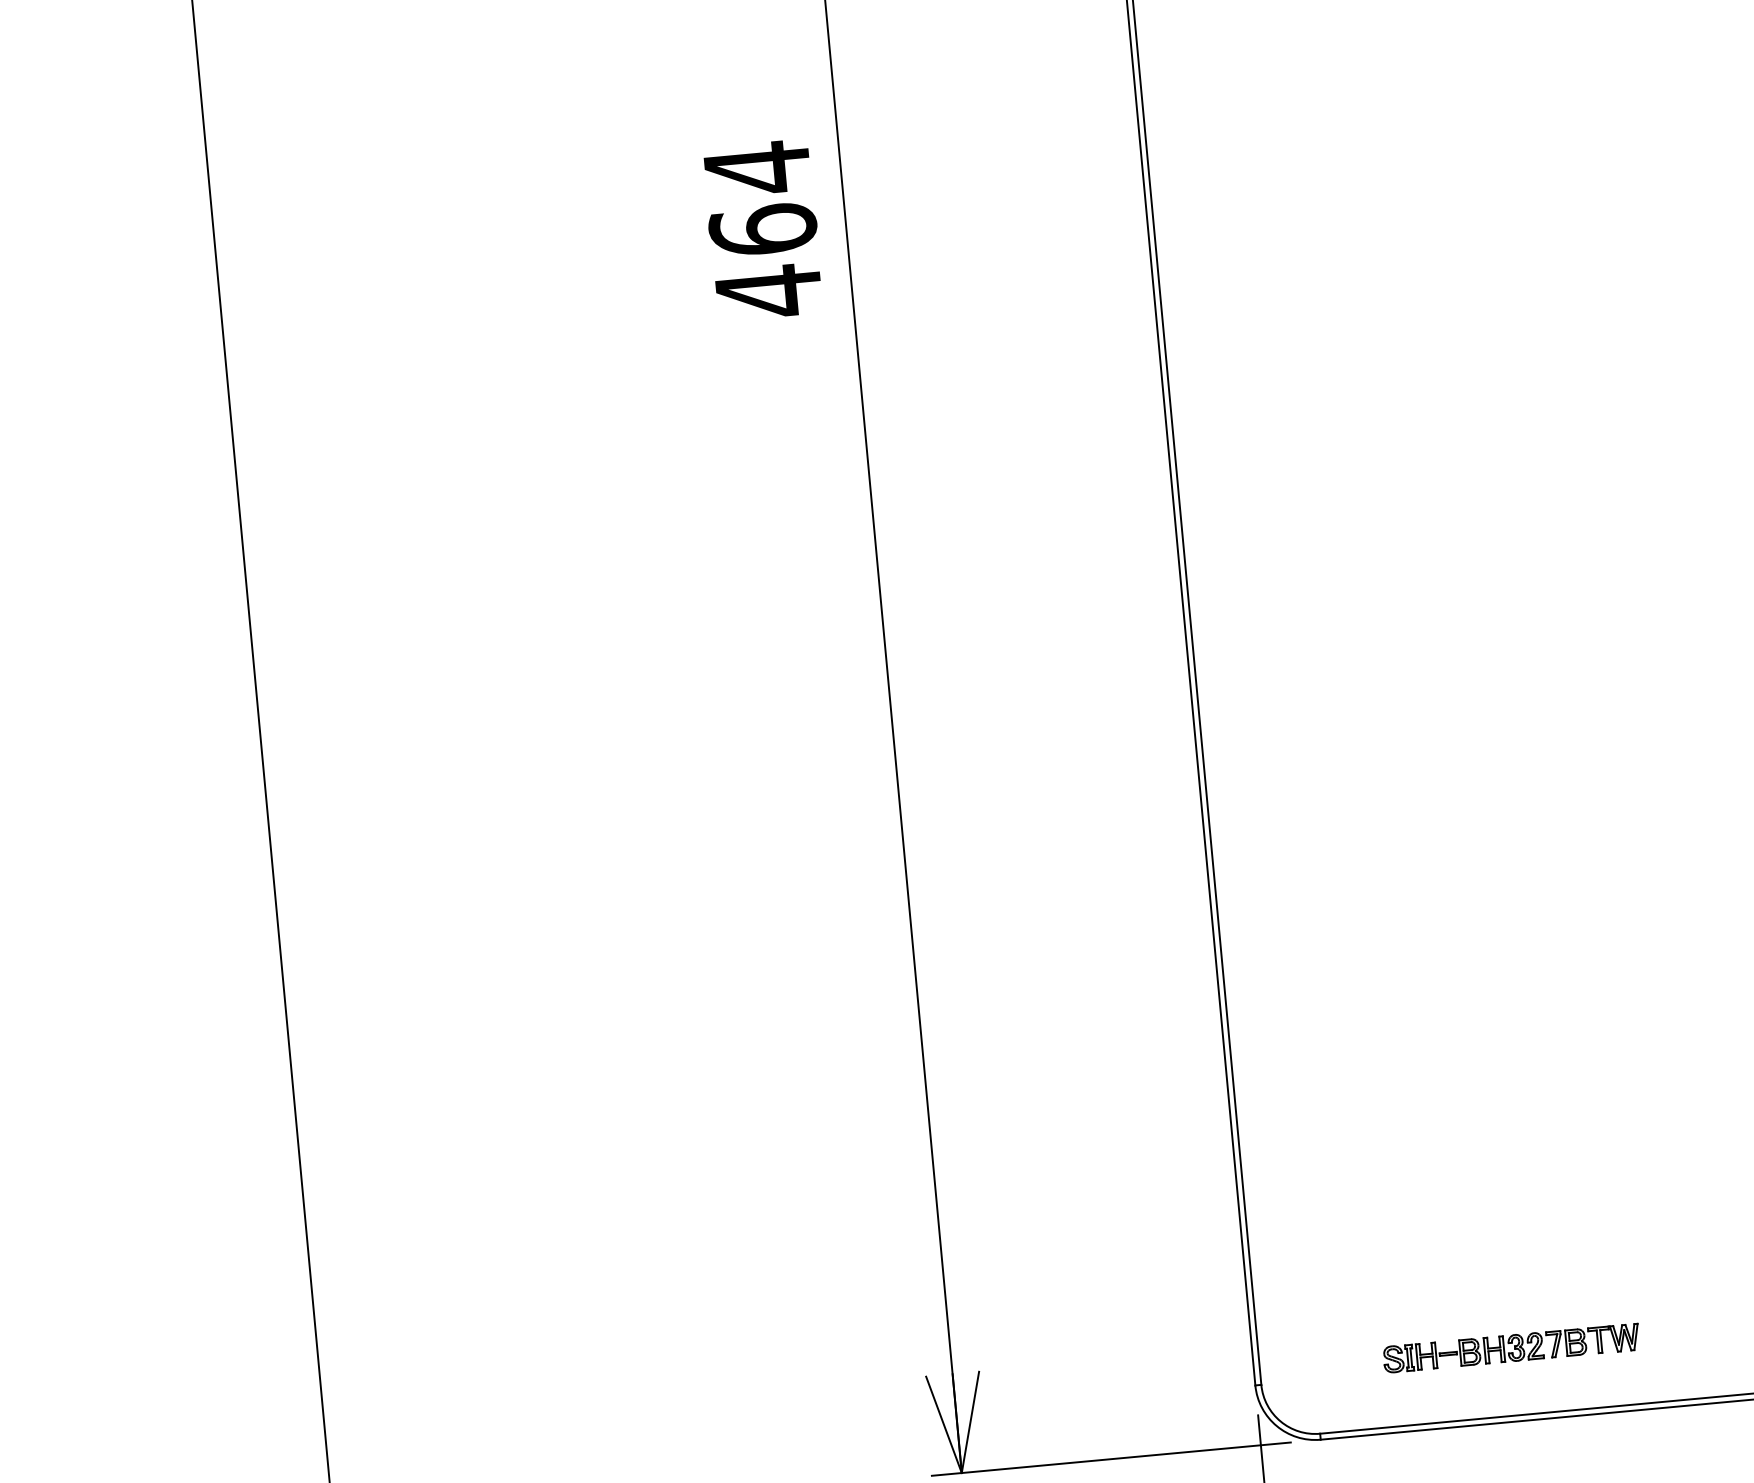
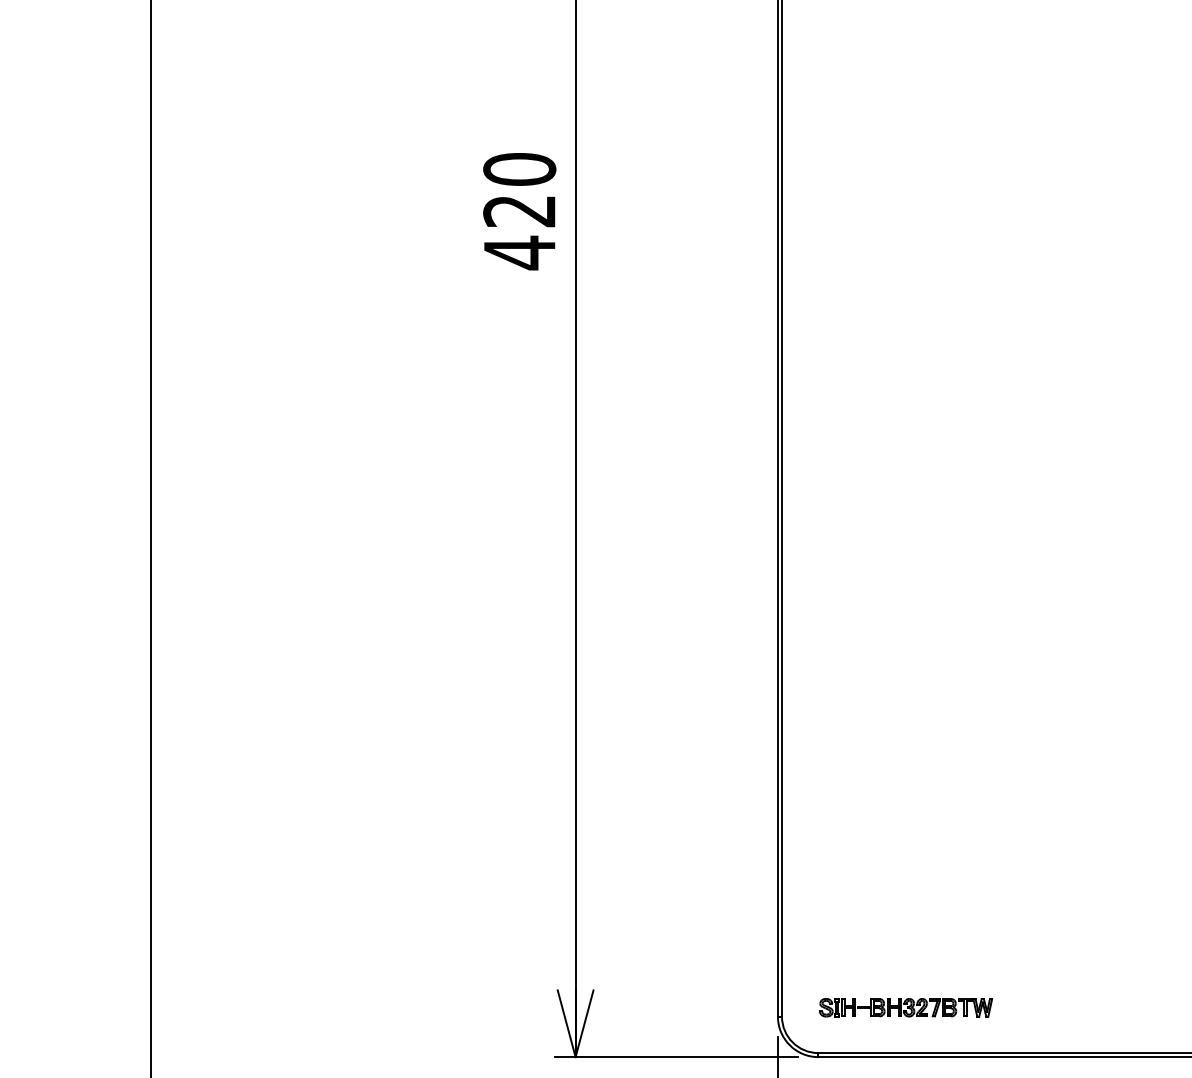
text: (759, 198) -> (519, 189), 464 -> 420
part: (1512, 1347) -> (906, 1007), moved

